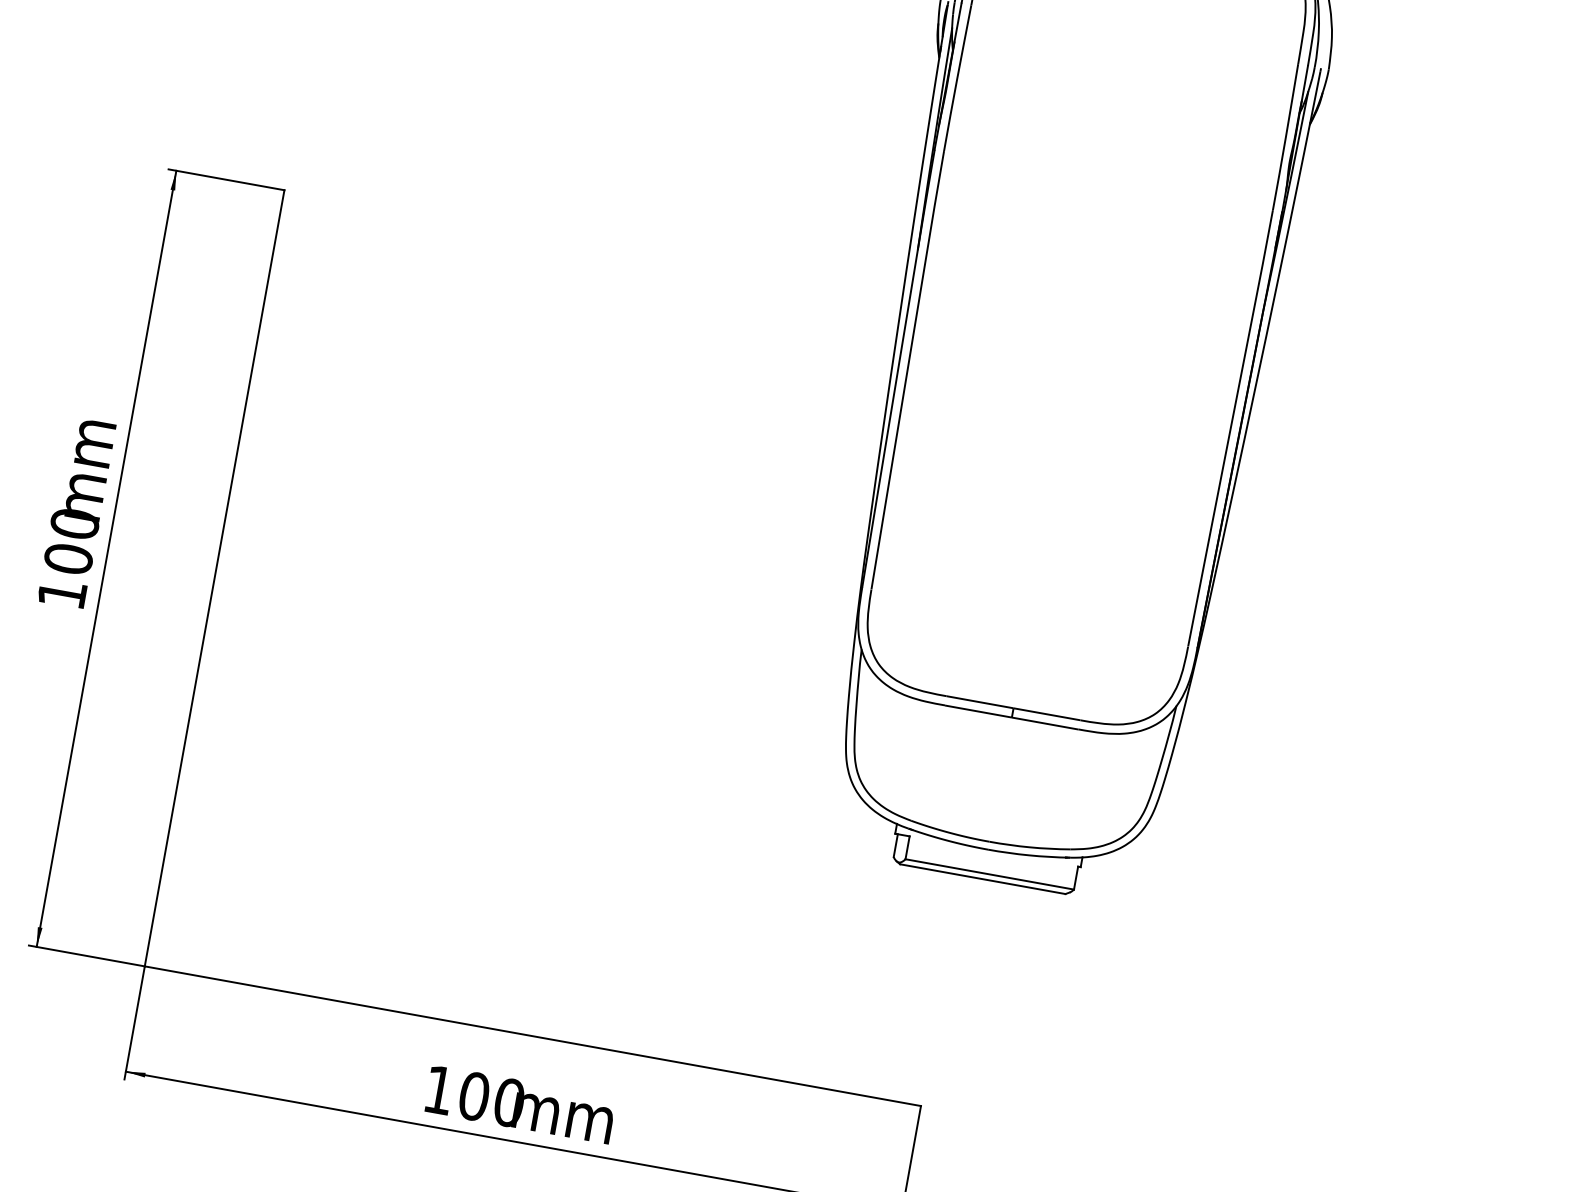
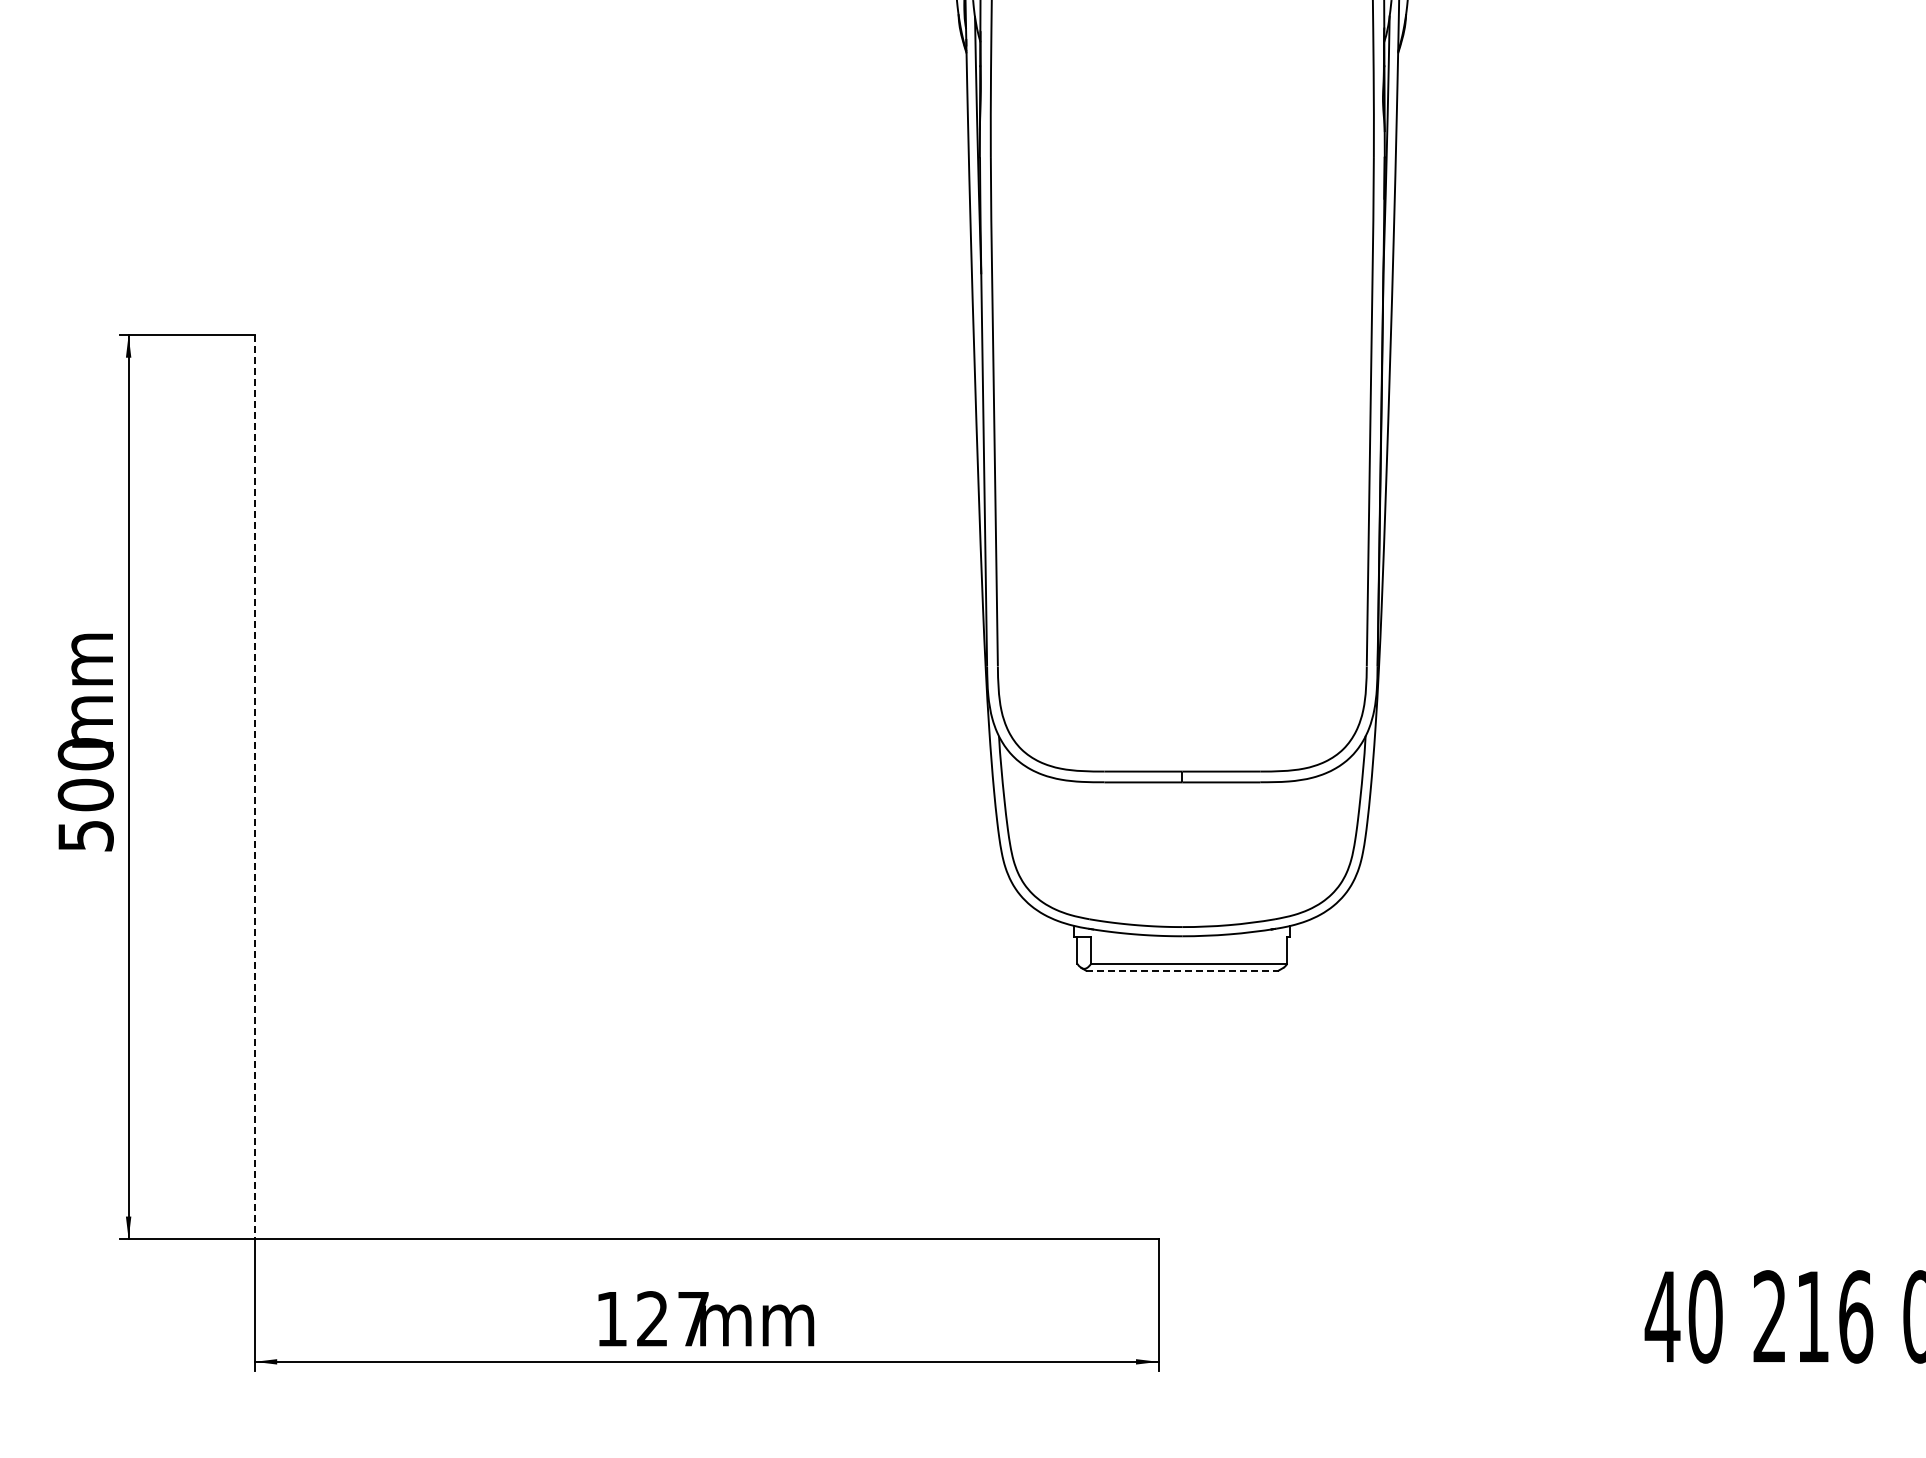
line: (214, 578) -> (254, 787), solid -> dashed
text: (61, 594) -> (85, 836), 100 -> 500
line: (982, 879) -> (1182, 970), solid -> dashed
text: (491, 1099) -> (672, 1319), 100 -> 127

